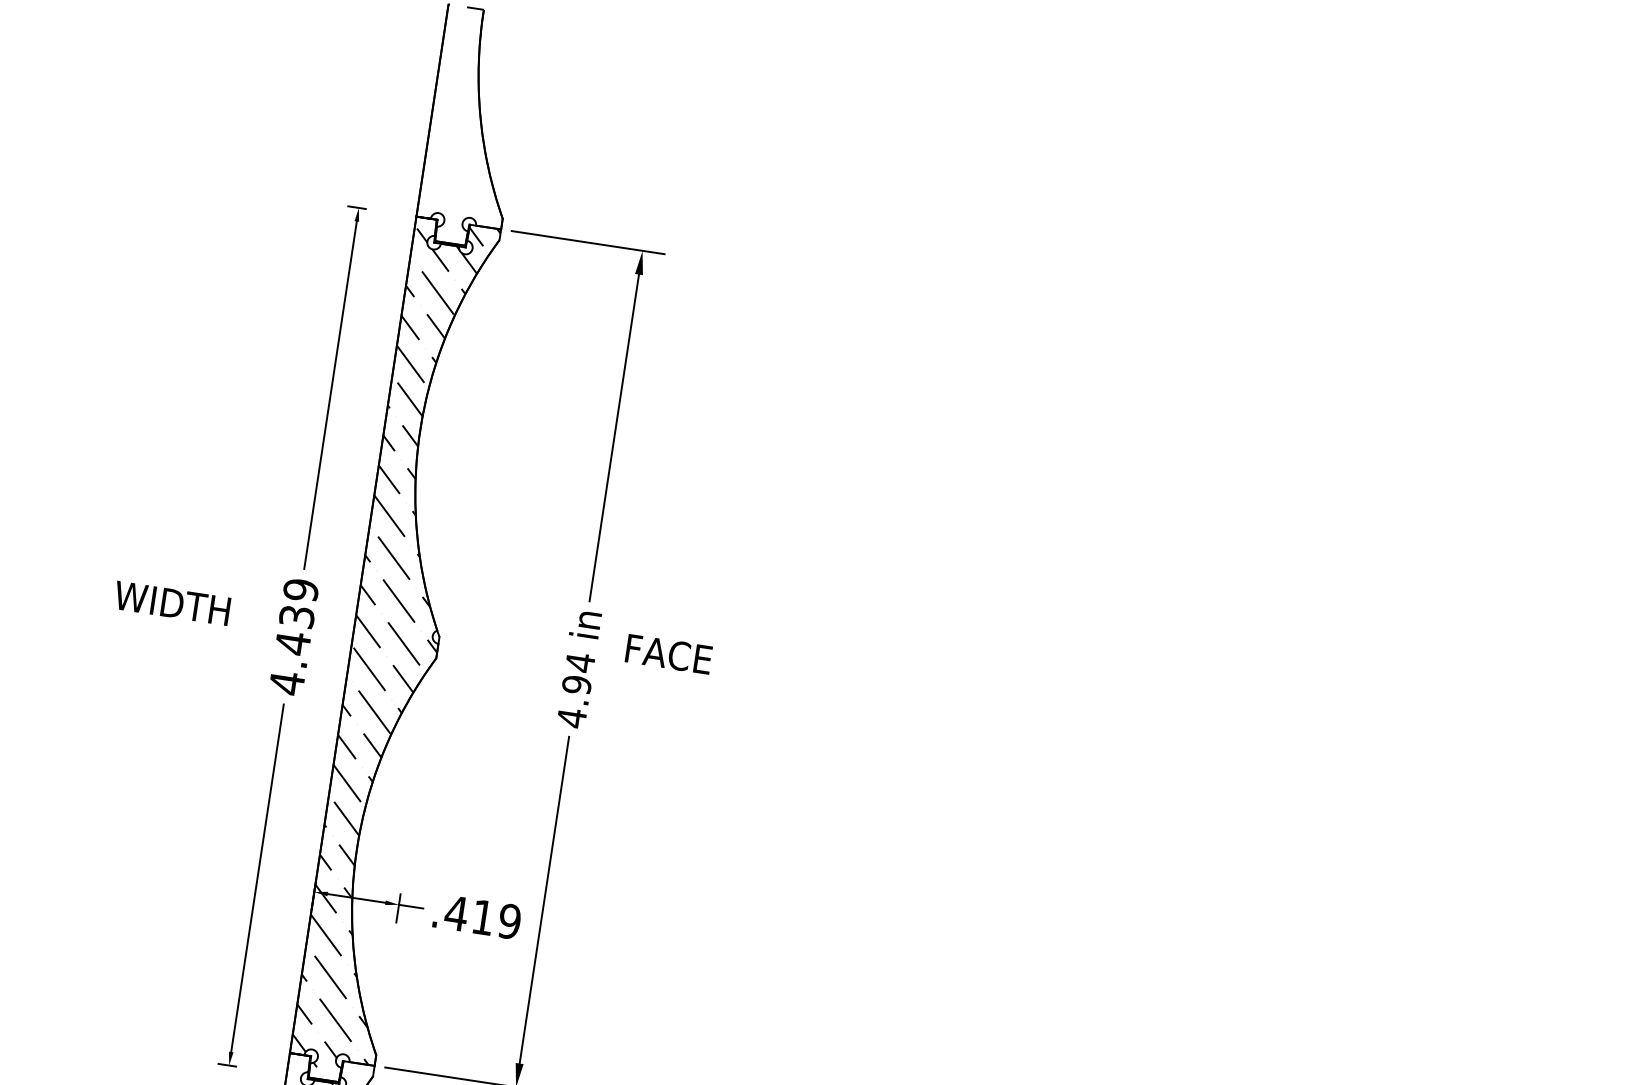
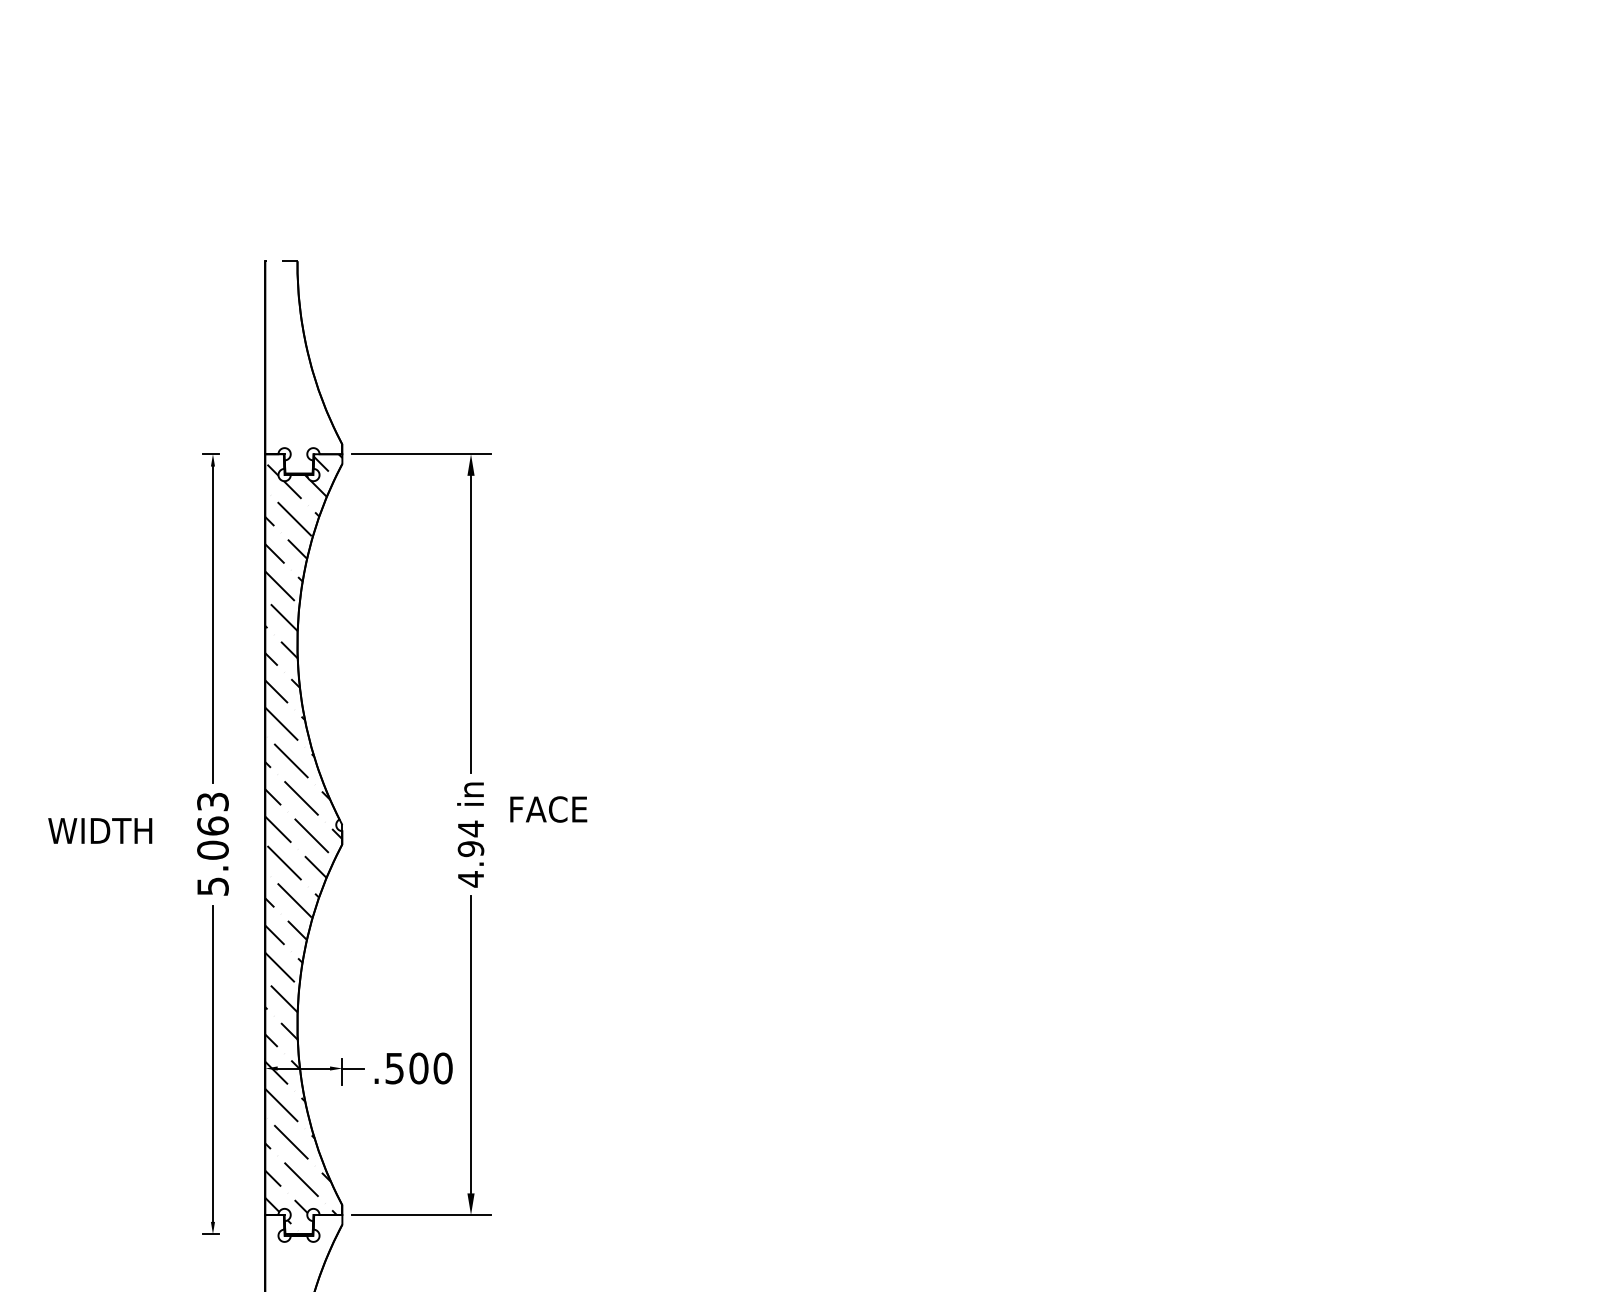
text: (293, 636) -> (212, 844), 4.439 -> 5.063
text: (482, 917) -> (418, 1068), .419 -> .500

